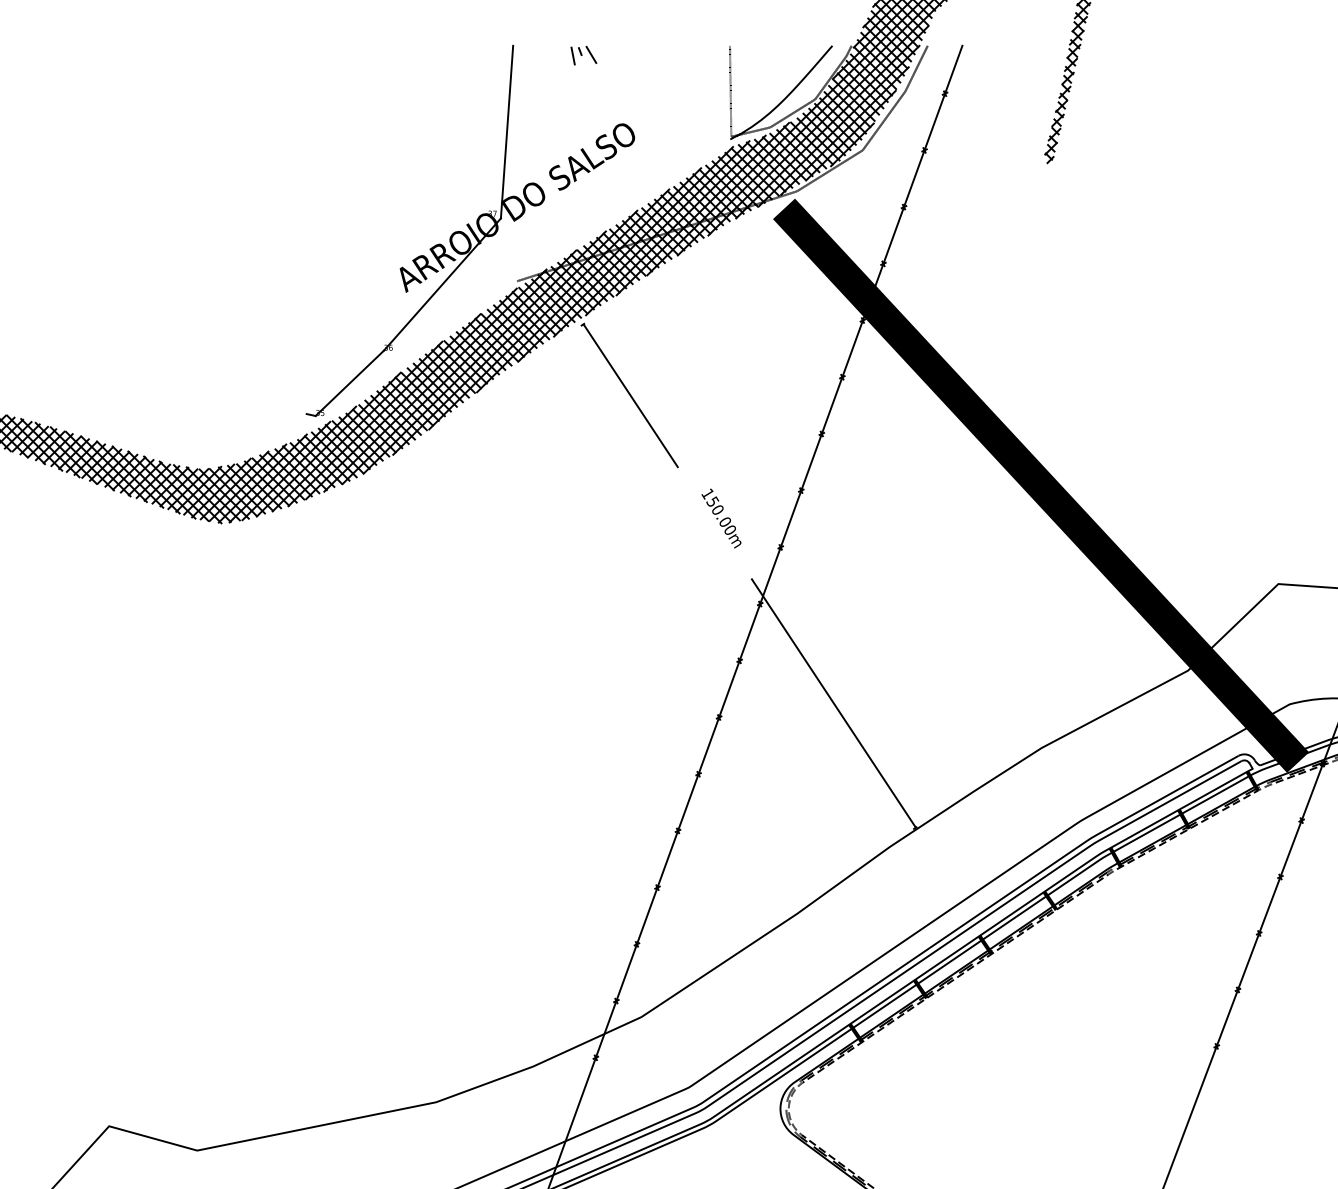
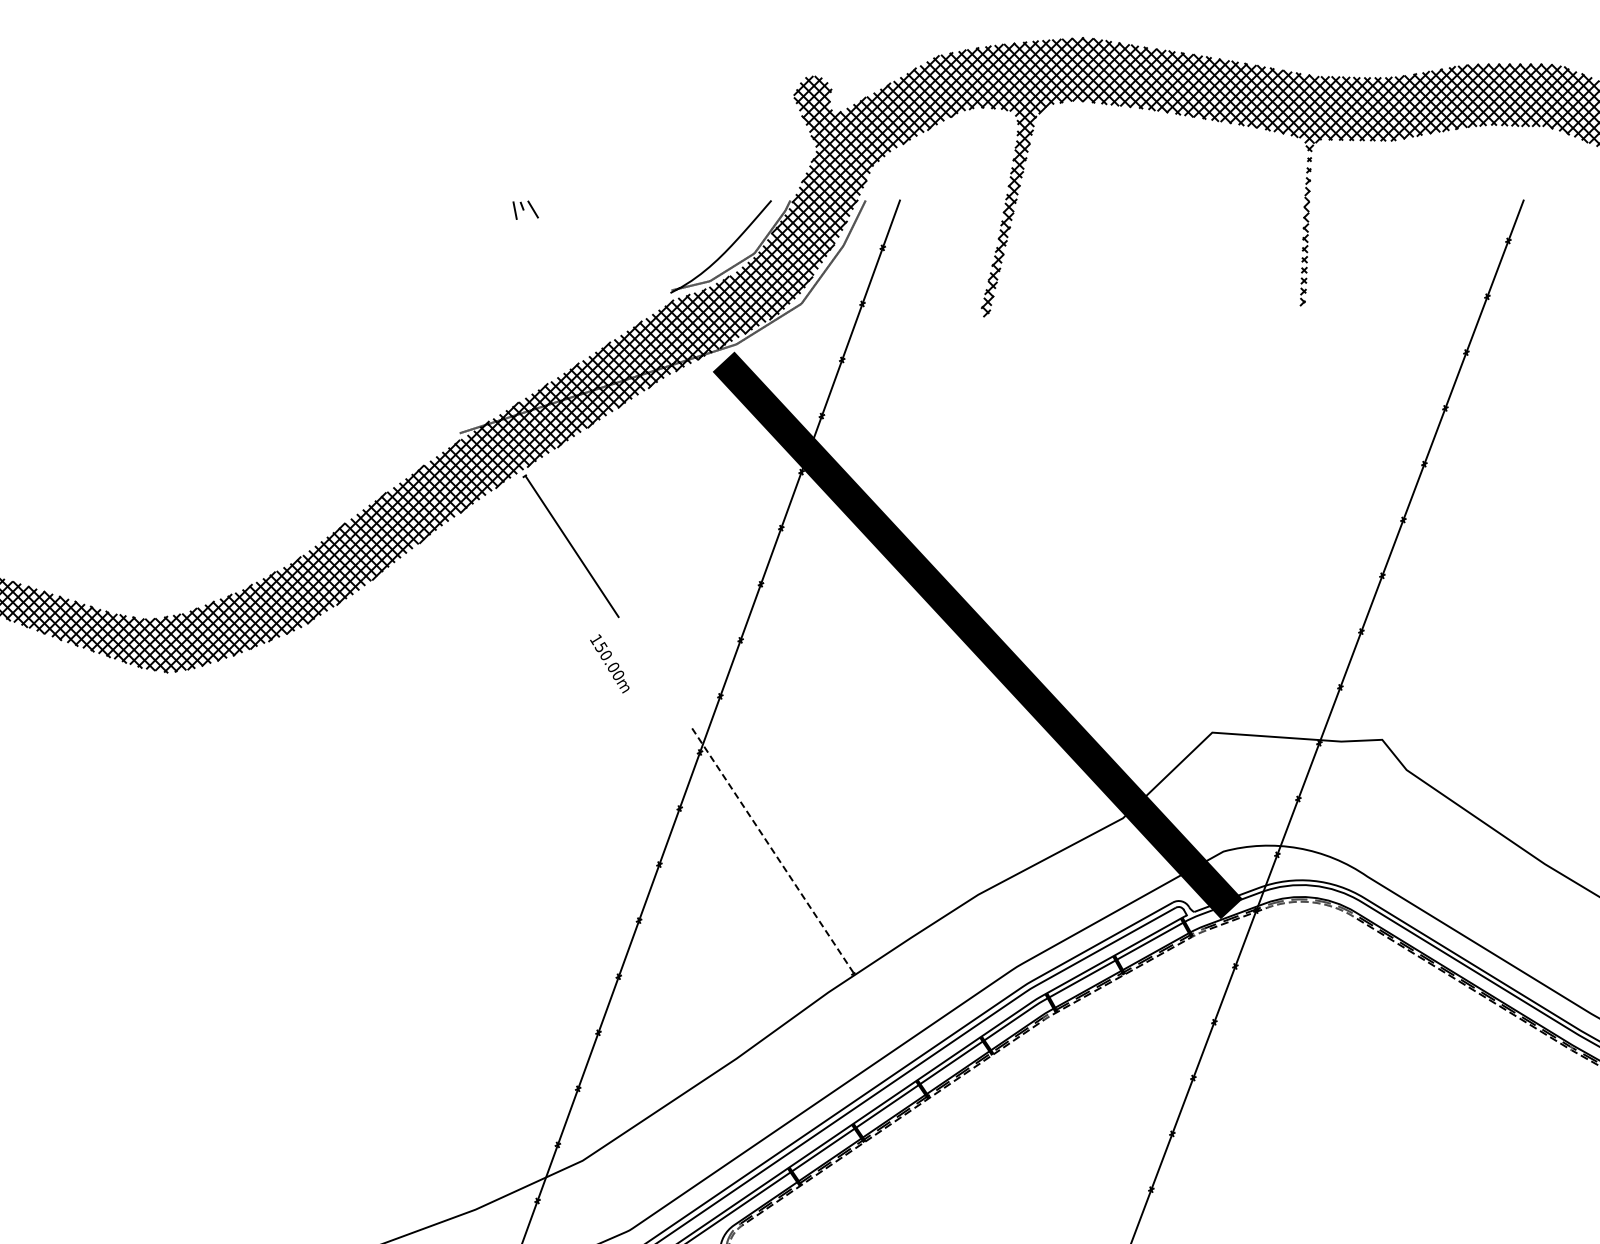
line: (730, 91) -> (670, 245), removed
part: (470, 230) -> (413, 383), removed
text: (721, 518) -> (609, 663), moved
line: (833, 703) -> (772, 850), solid -> dashed

